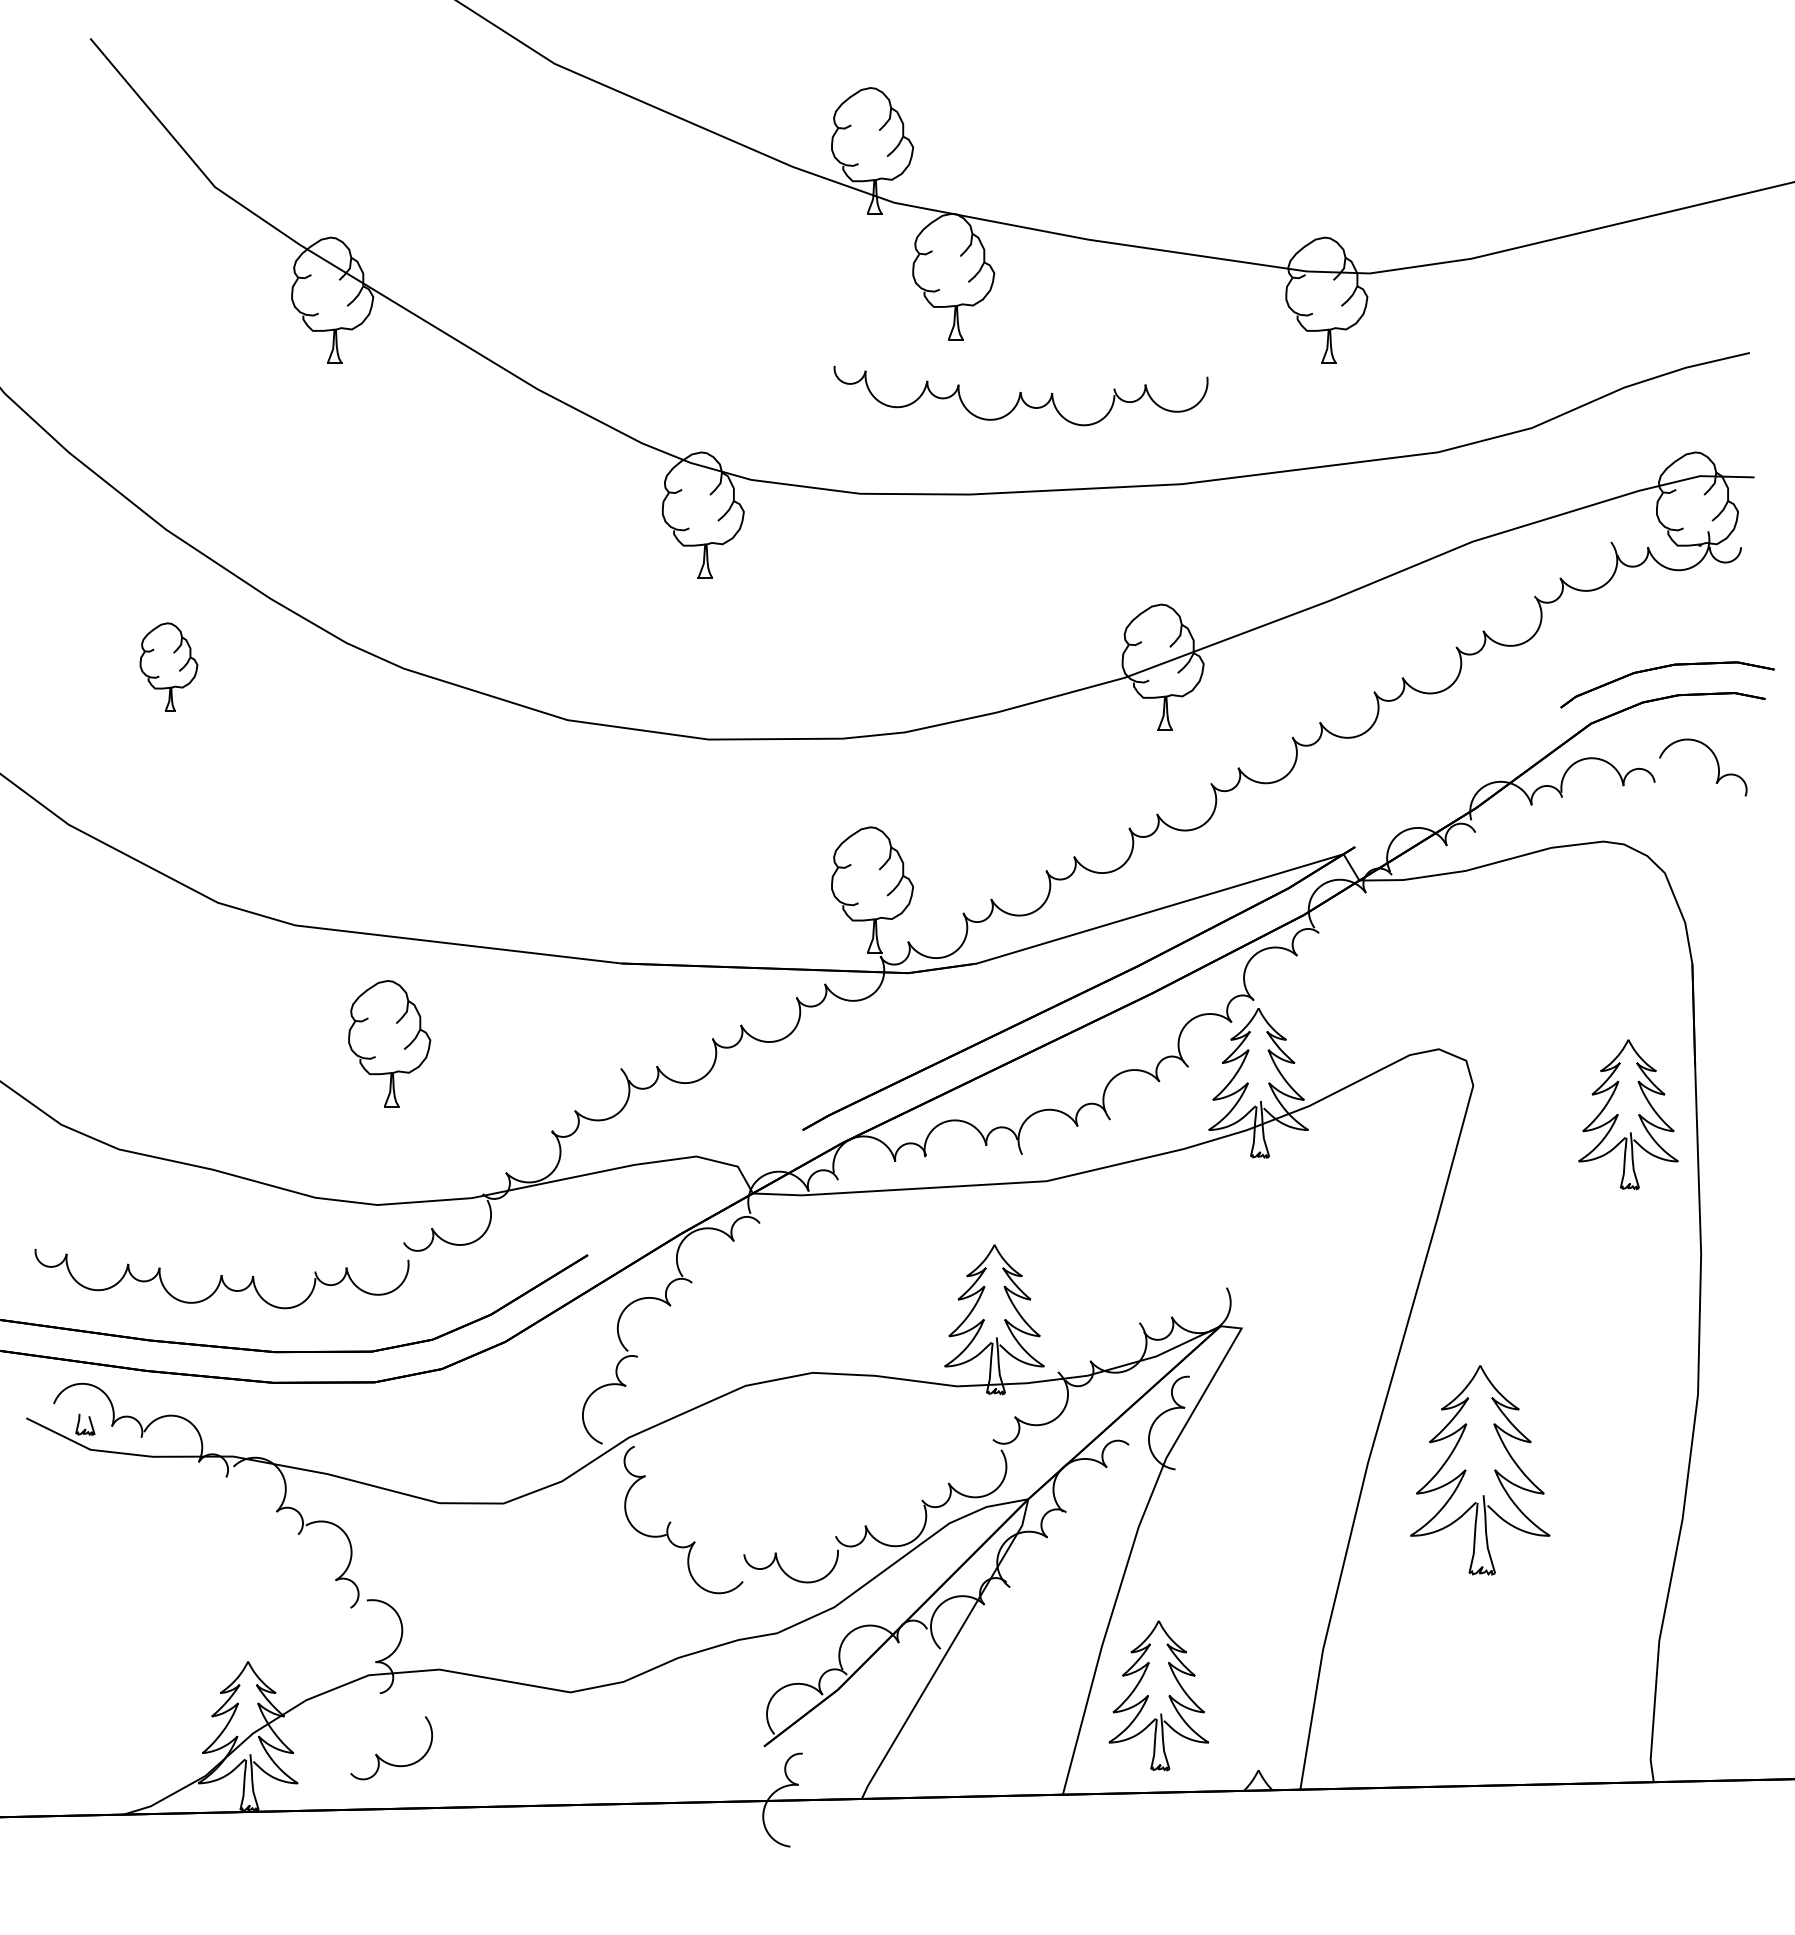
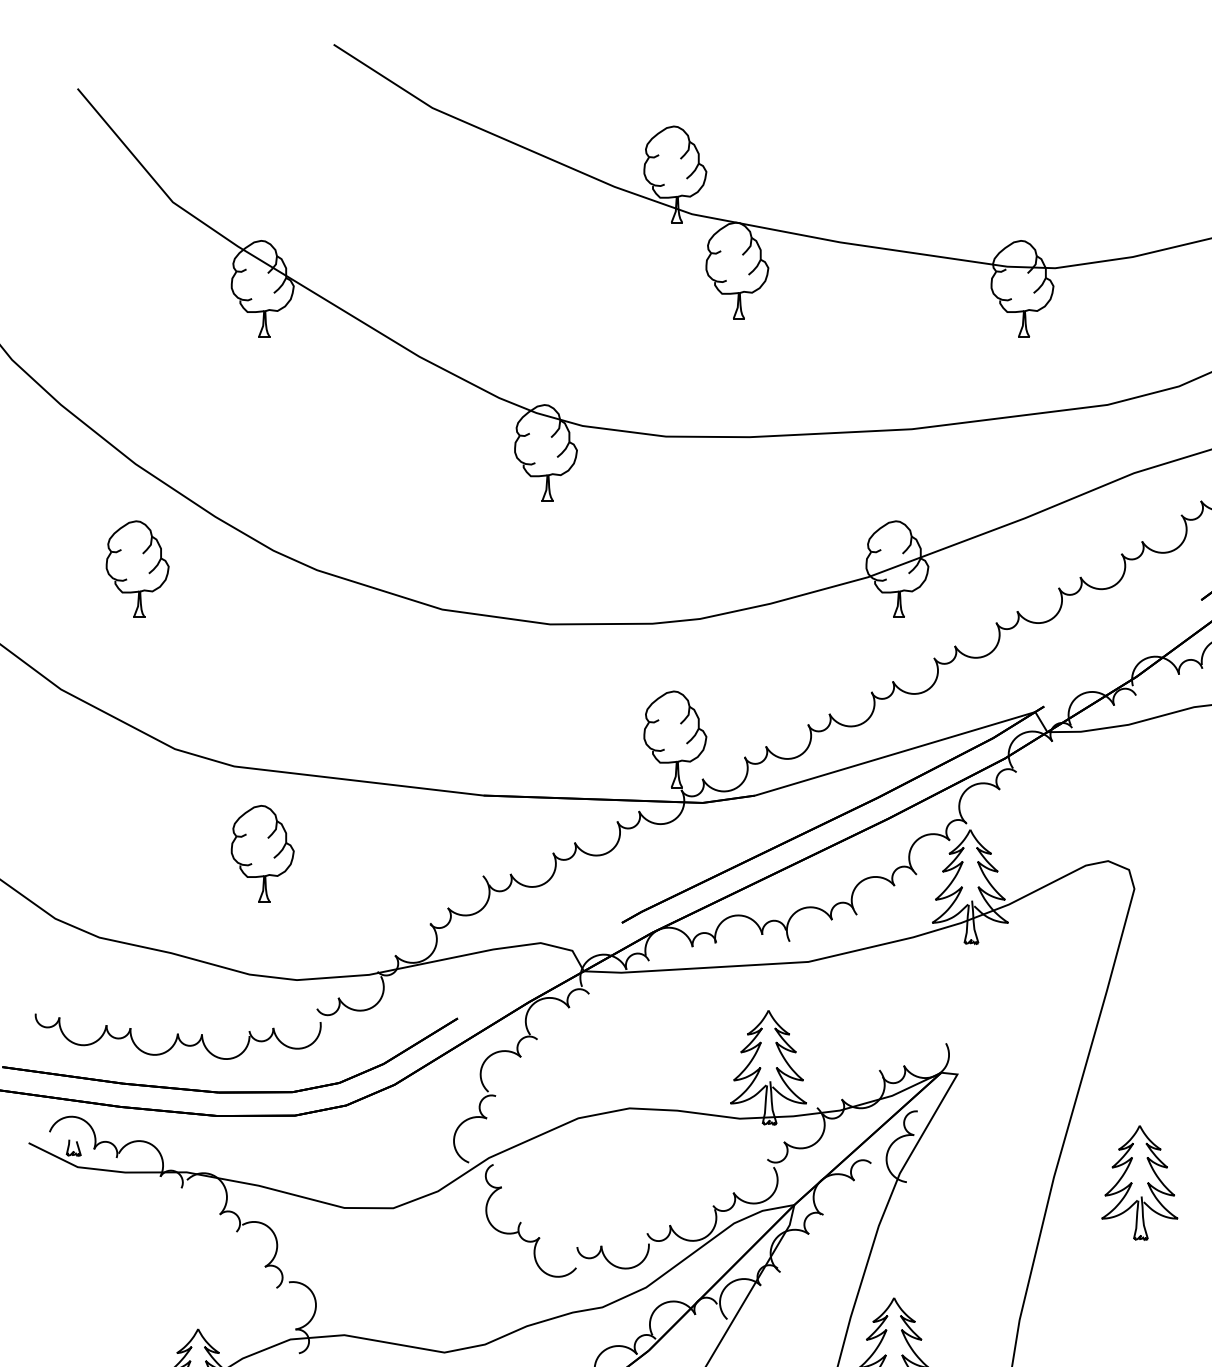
part: (1020, 395) -> (788, 361), removed
part: (168, 666) -> (137, 568), size x1.43
part: (389, 1043) -> (262, 853), moved
part: (1480, 1470) -> (1139, 1183), size x0.71

